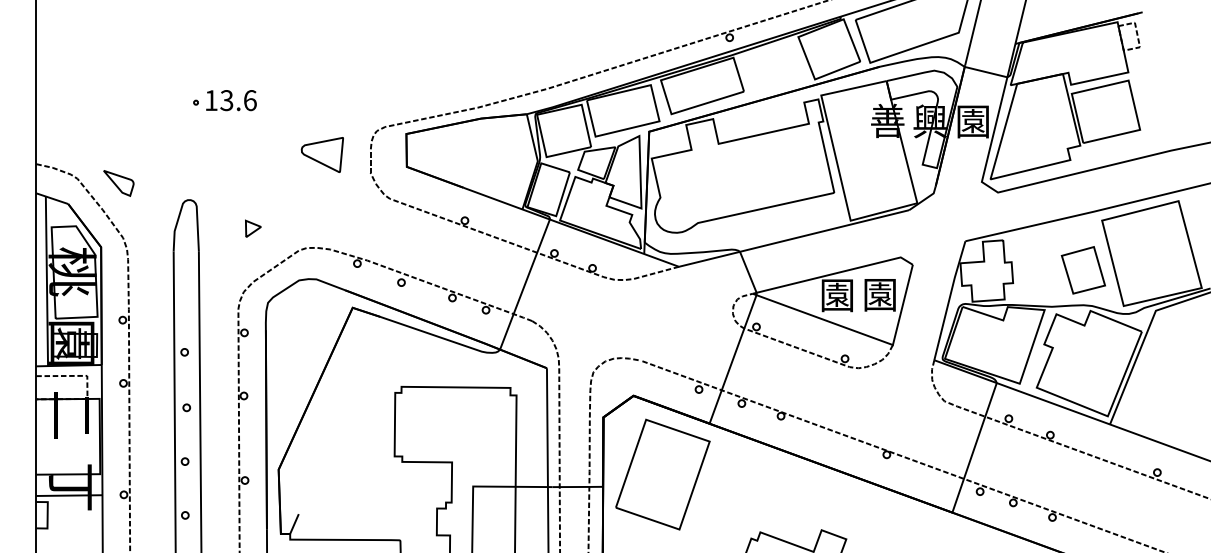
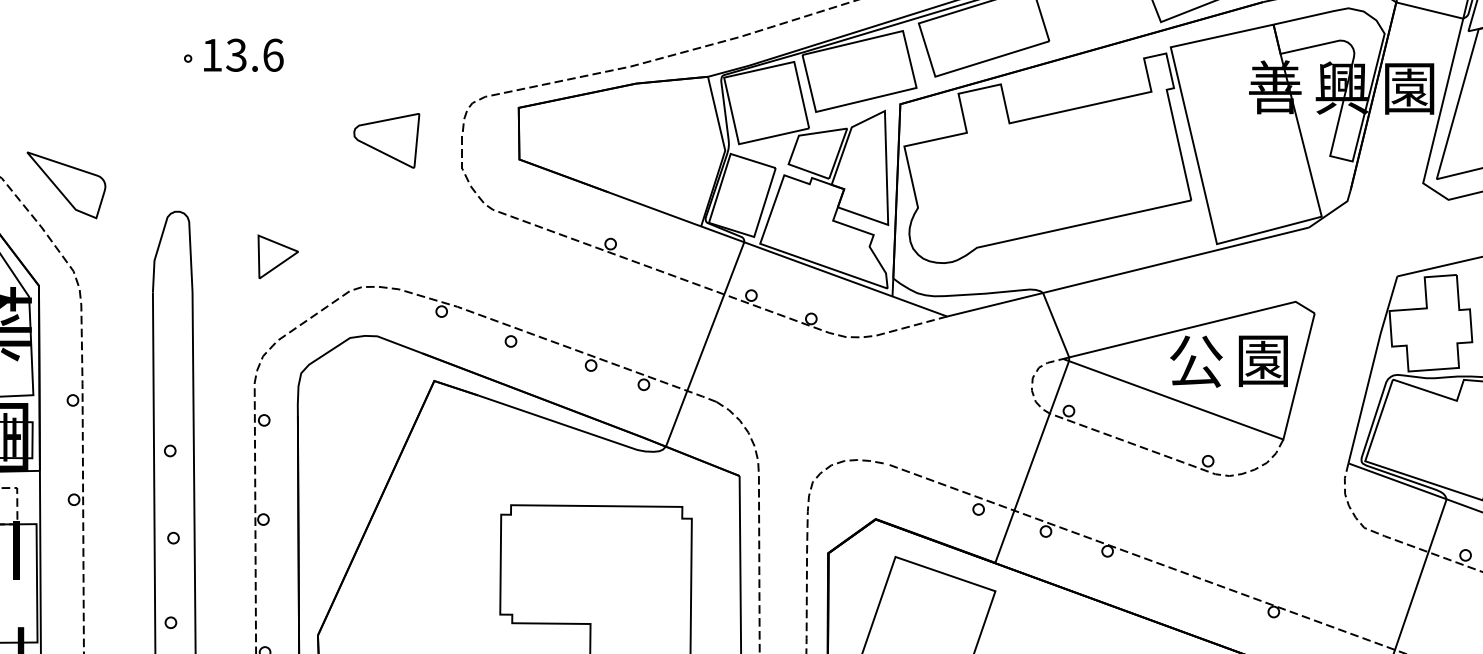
part: (118, 183) -> (66, 185), size x1.67
part: (253, 228) -> (278, 256), size x1.67
text: (837, 295) -> (1196, 361), 園 -> 公

